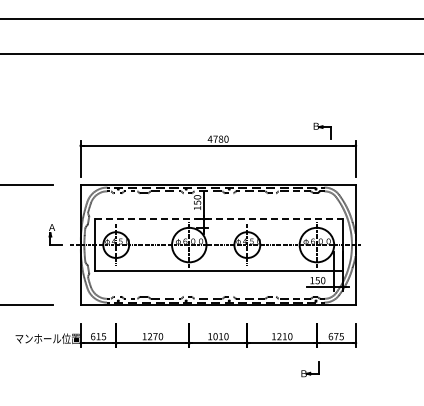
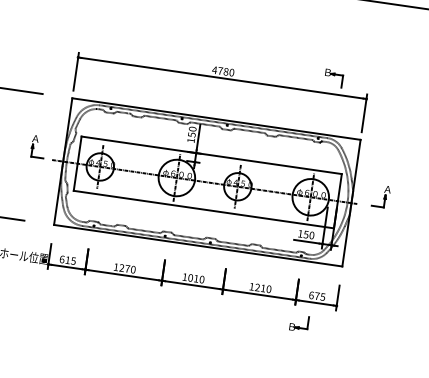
line: (219, 219) -> (212, 155), dashed -> solid
part: (382, 234) -> (381, 196), added
part: (310, 369) -> (299, 323), moved

